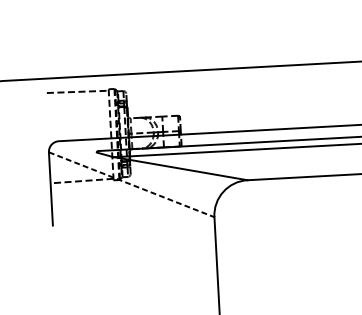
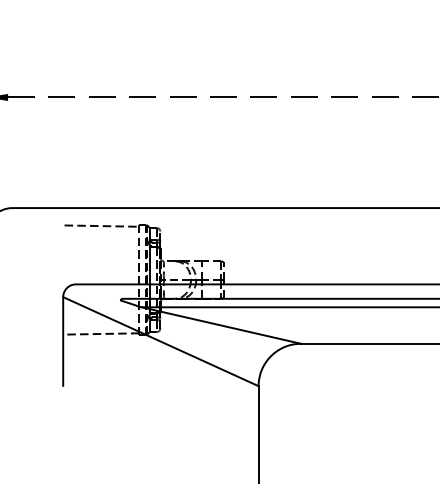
line: (132, 184) -> (161, 341), dashed -> solid

